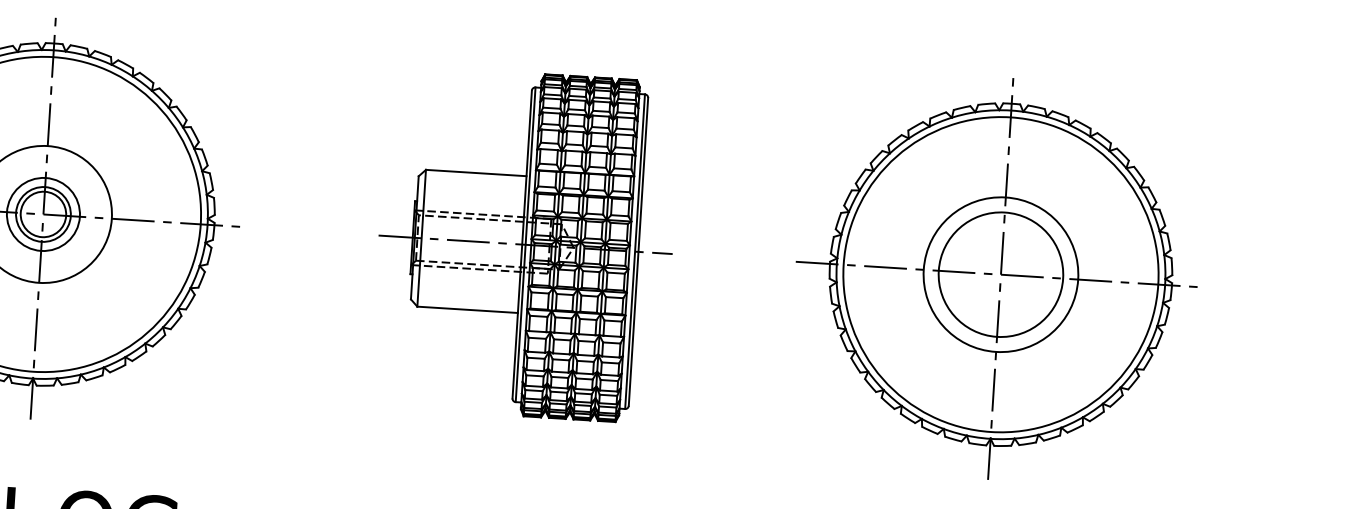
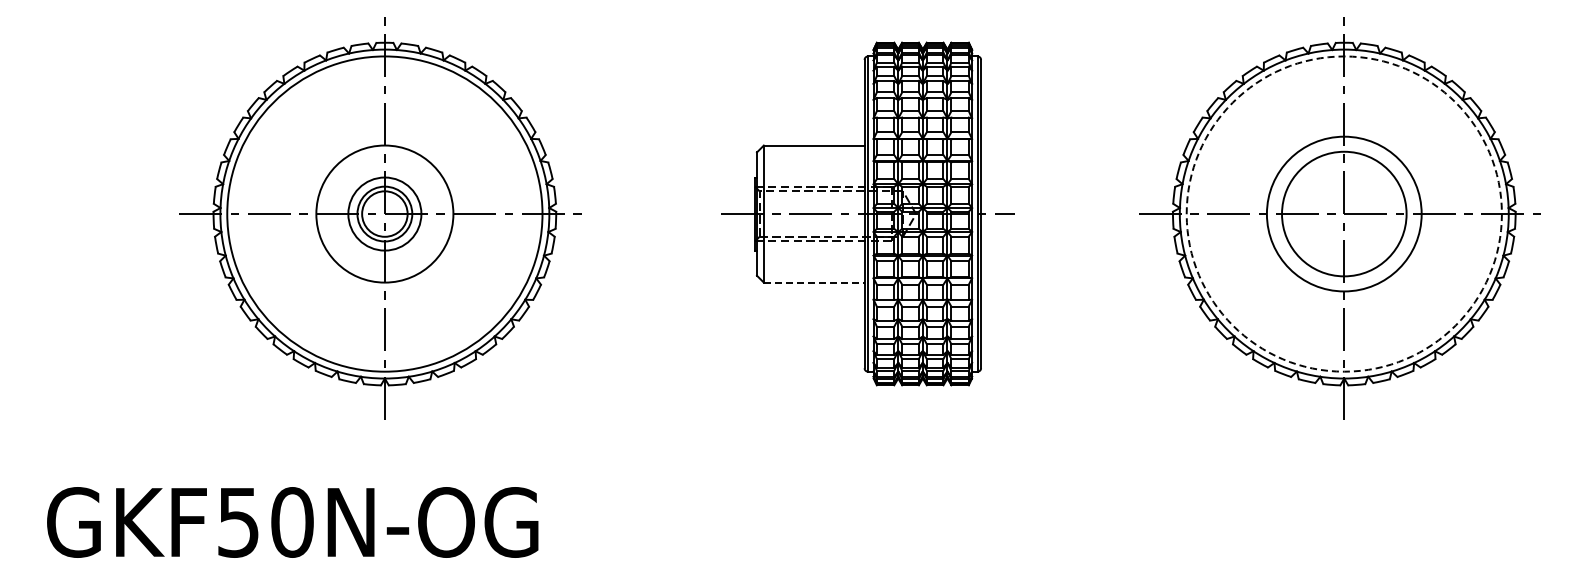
circle: (1000, 274) -> (1343, 213), solid -> dashed
line: (467, 309) -> (814, 282), solid -> dashed

